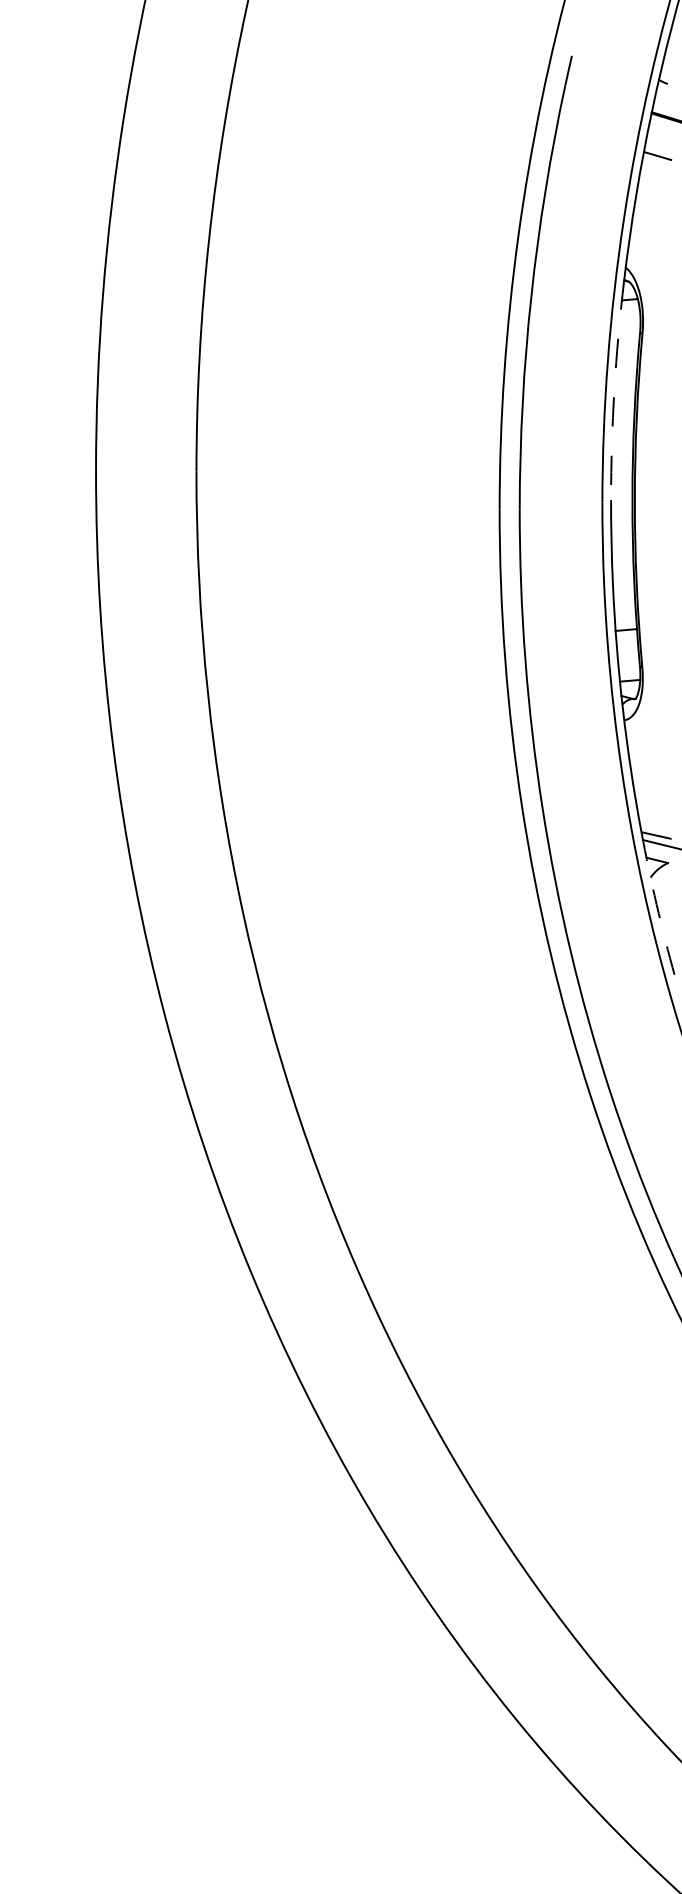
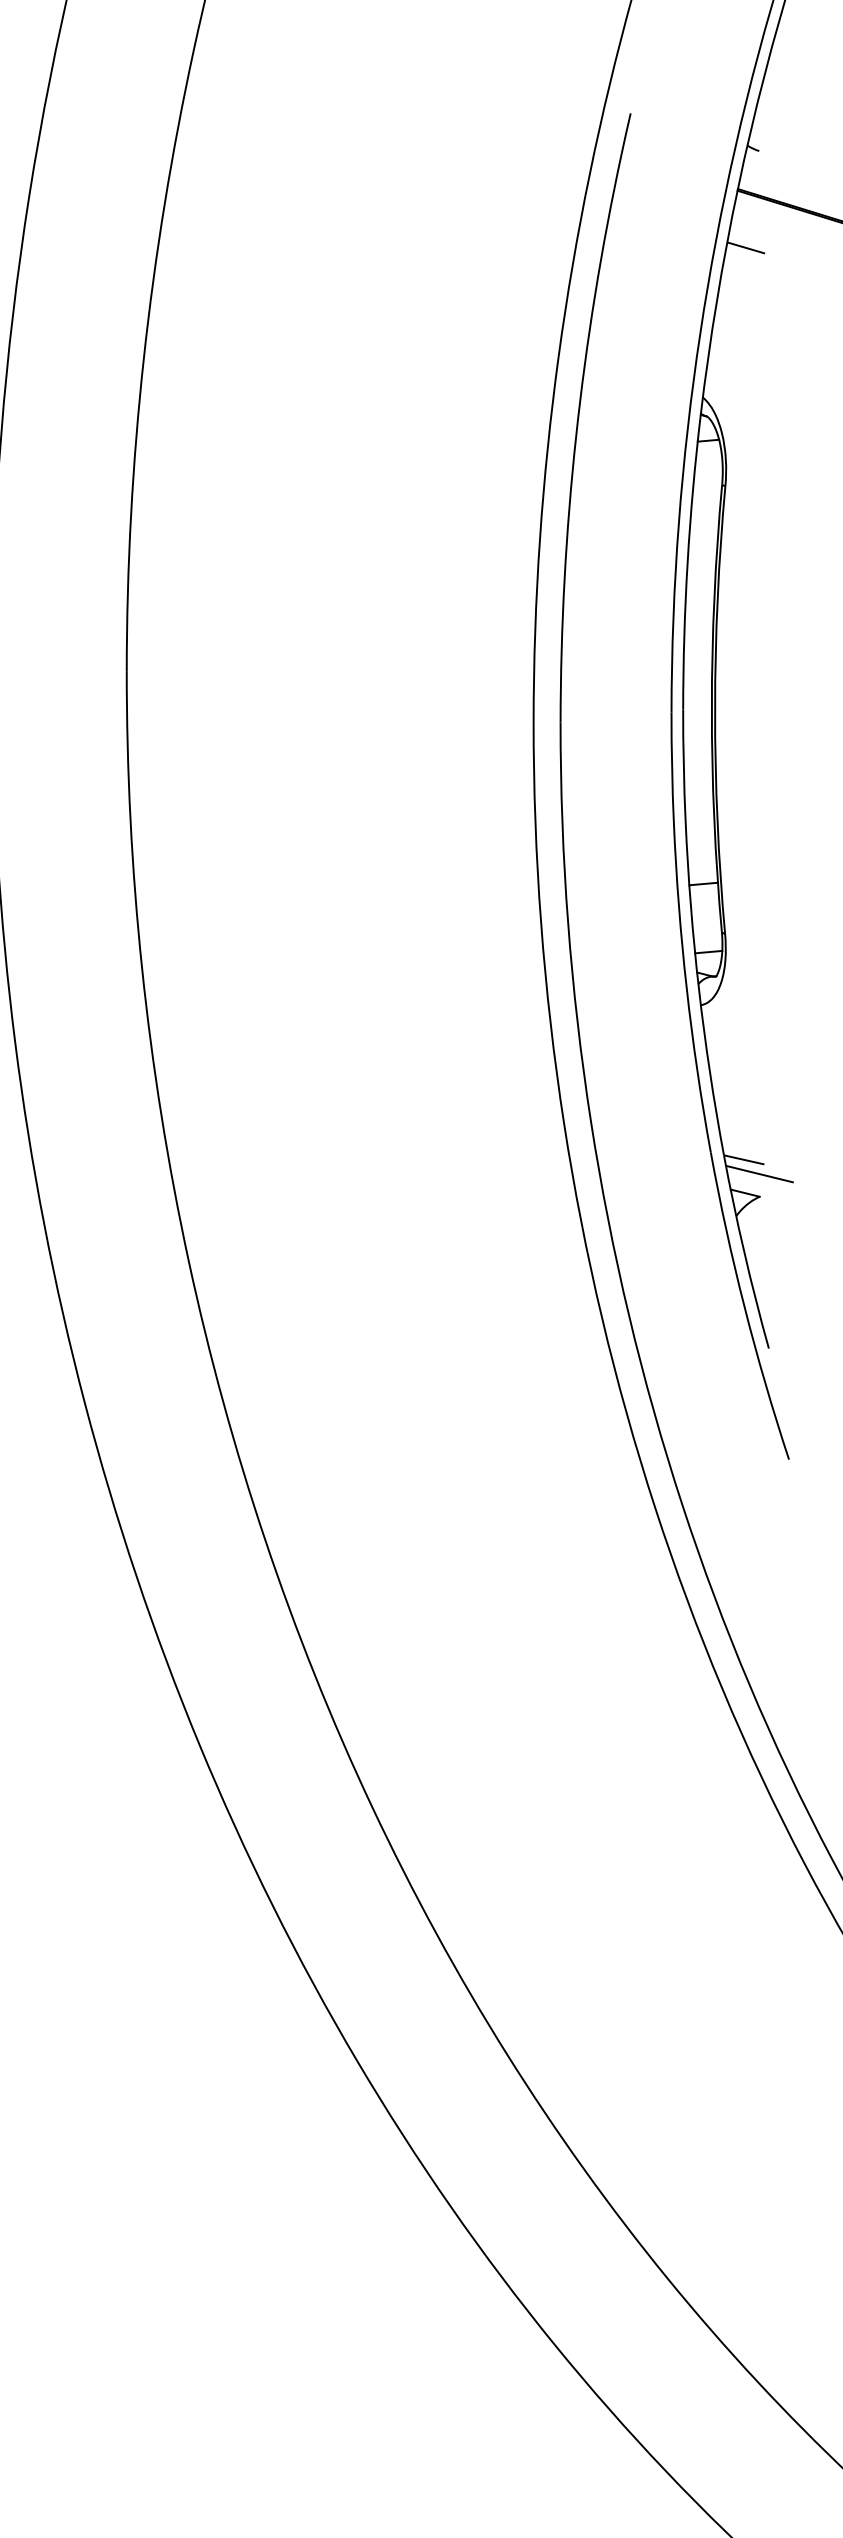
arc: (614, 390) -> (687, 562), dashed -> solid
arc: (656, 904) -> (744, 1252), dashed -> solid

